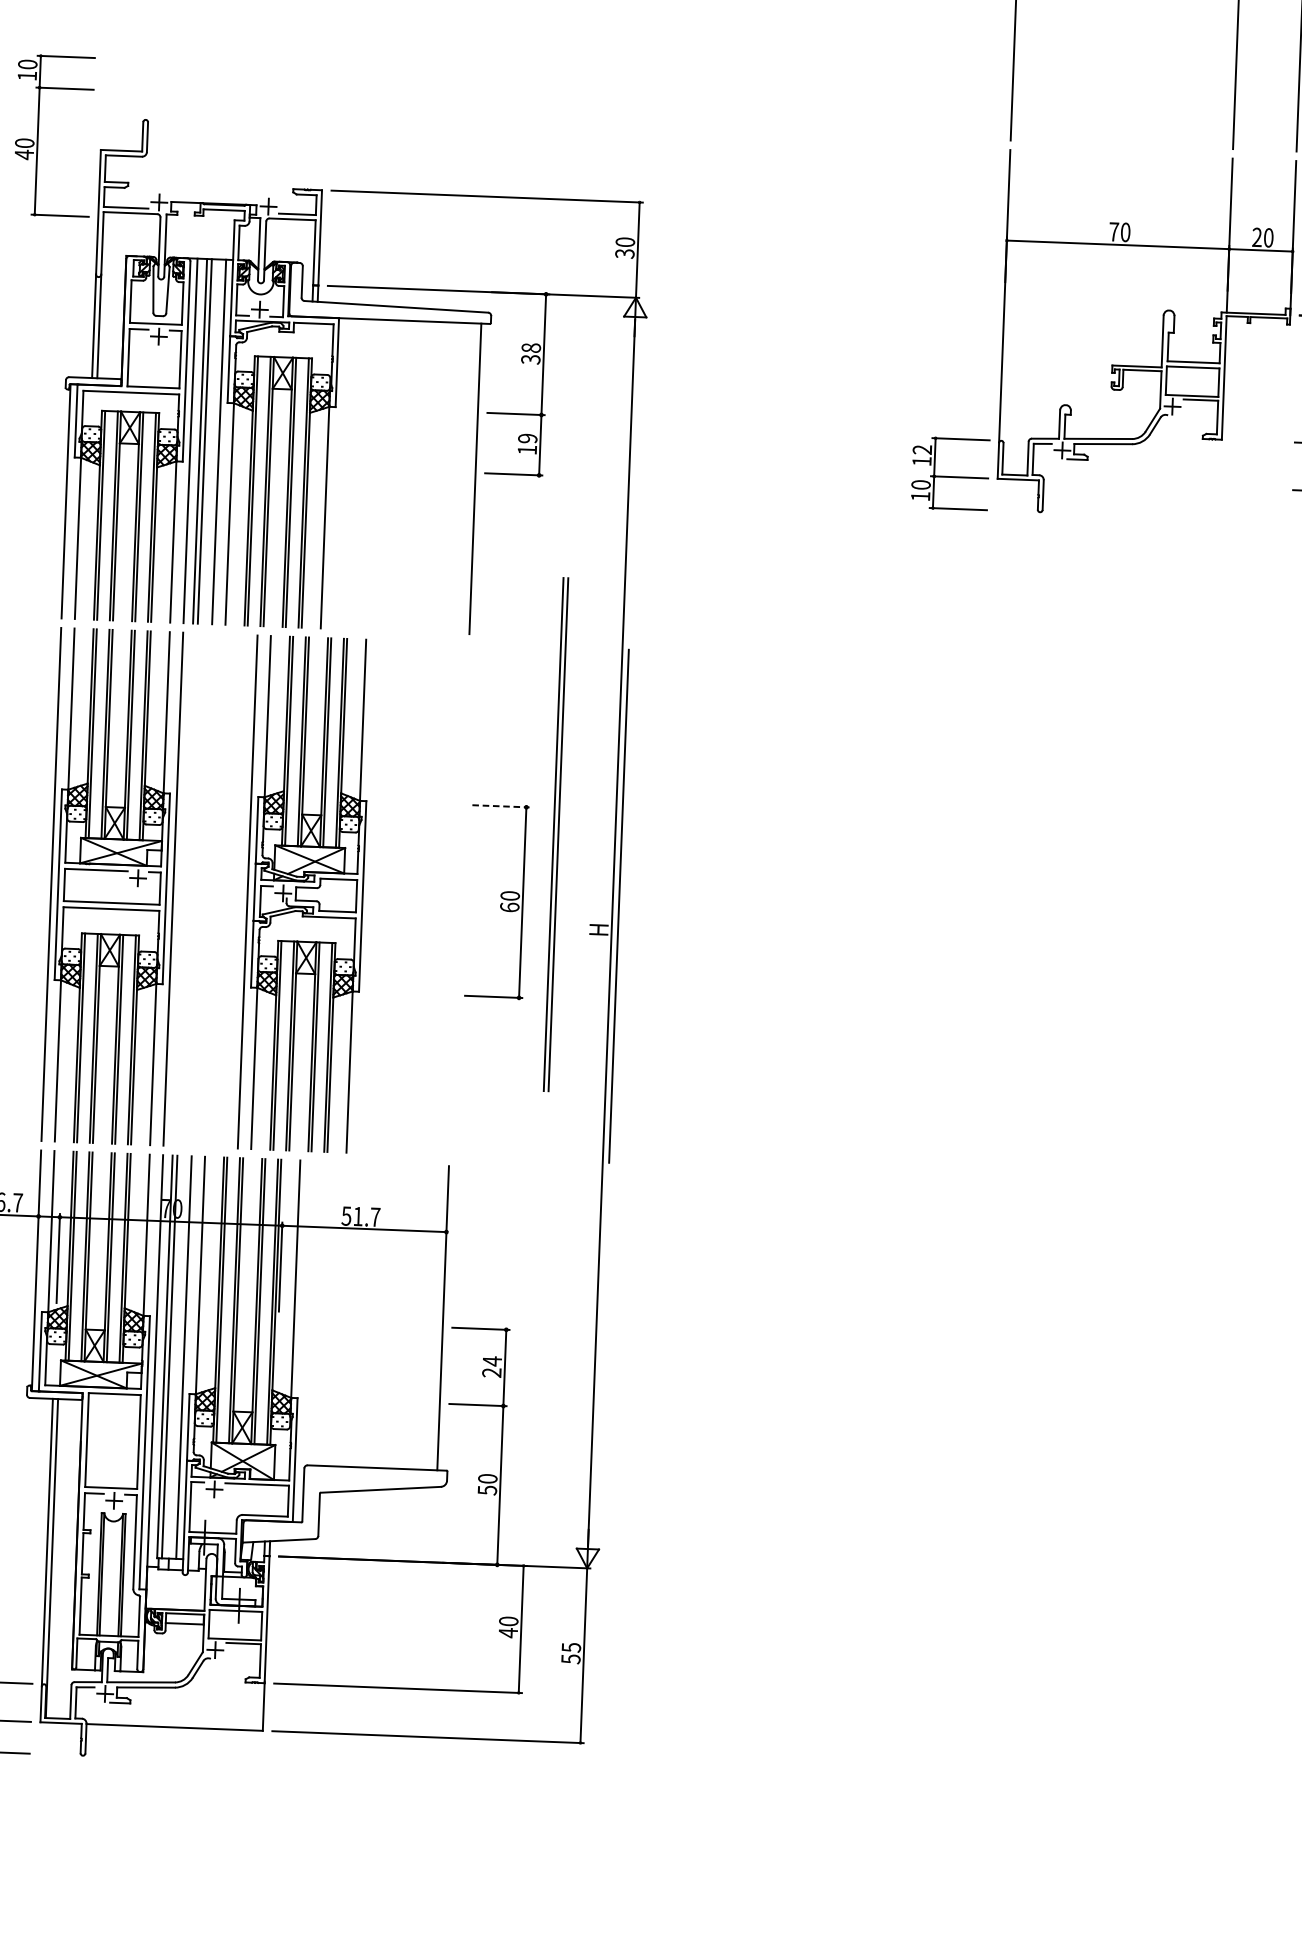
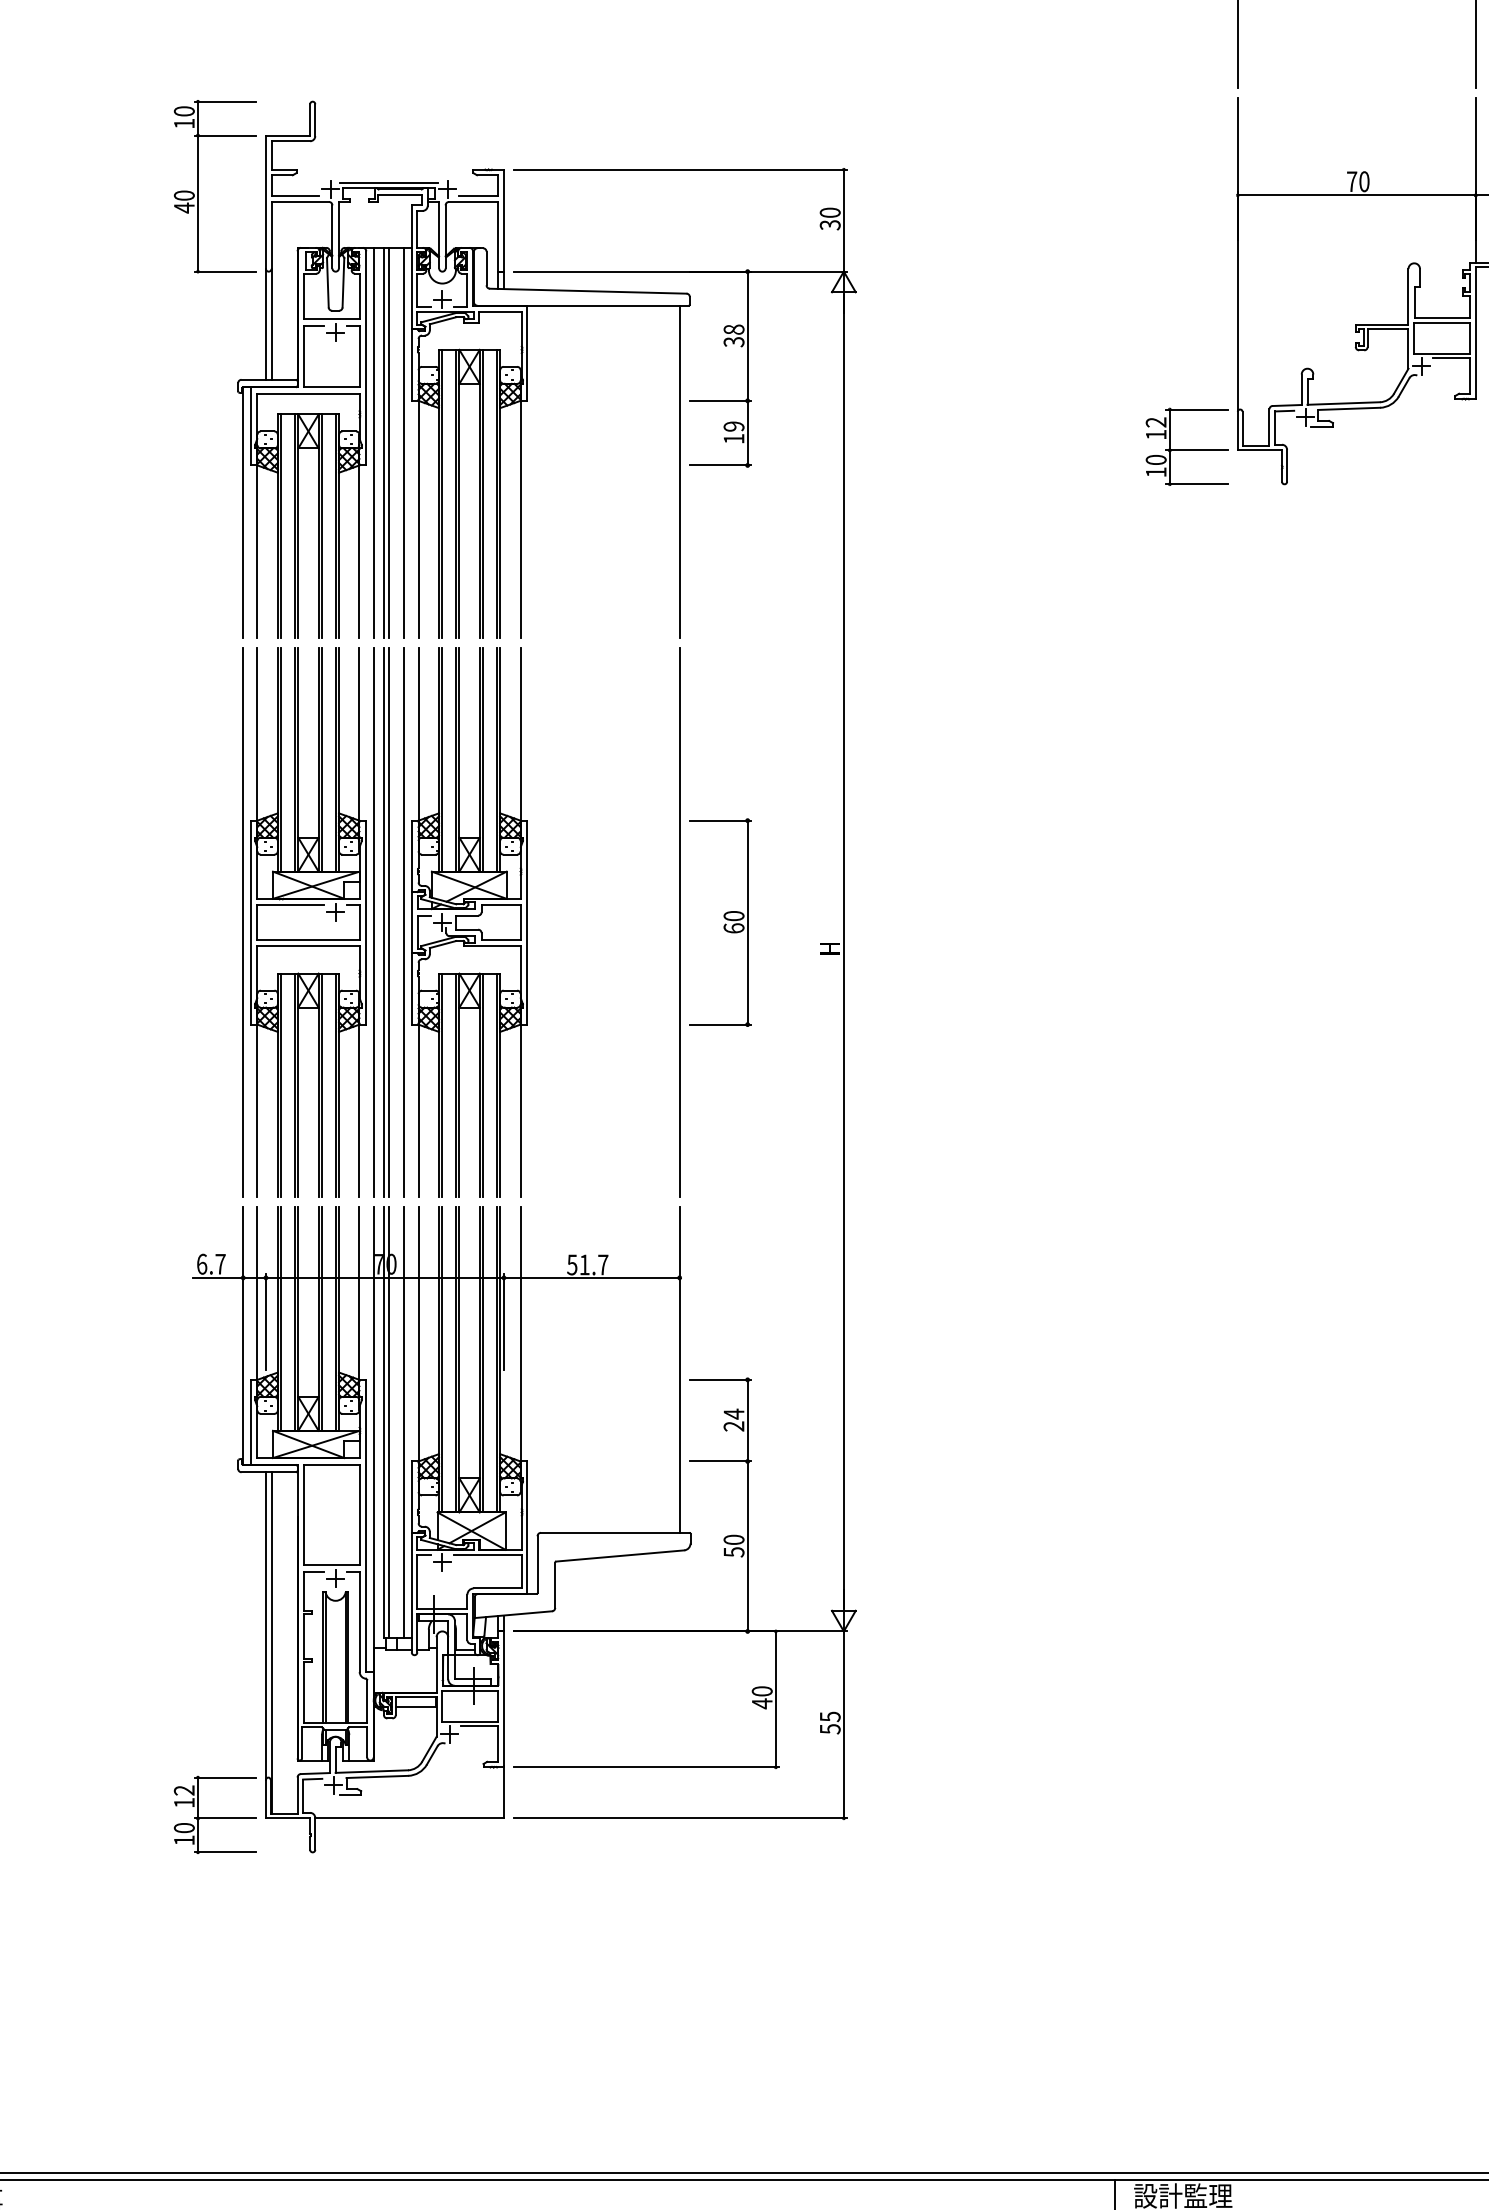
part: (38, 135) -> (198, 186), moved
line: (213, 198) -> (388, 182), added
line: (501, 806) -> (720, 820), dashed -> solid
part: (556, 834) -> (386, 922), moved
part: (304, 894) -> (465, 922), moved
line: (618, 906) -> (679, 922), moved

